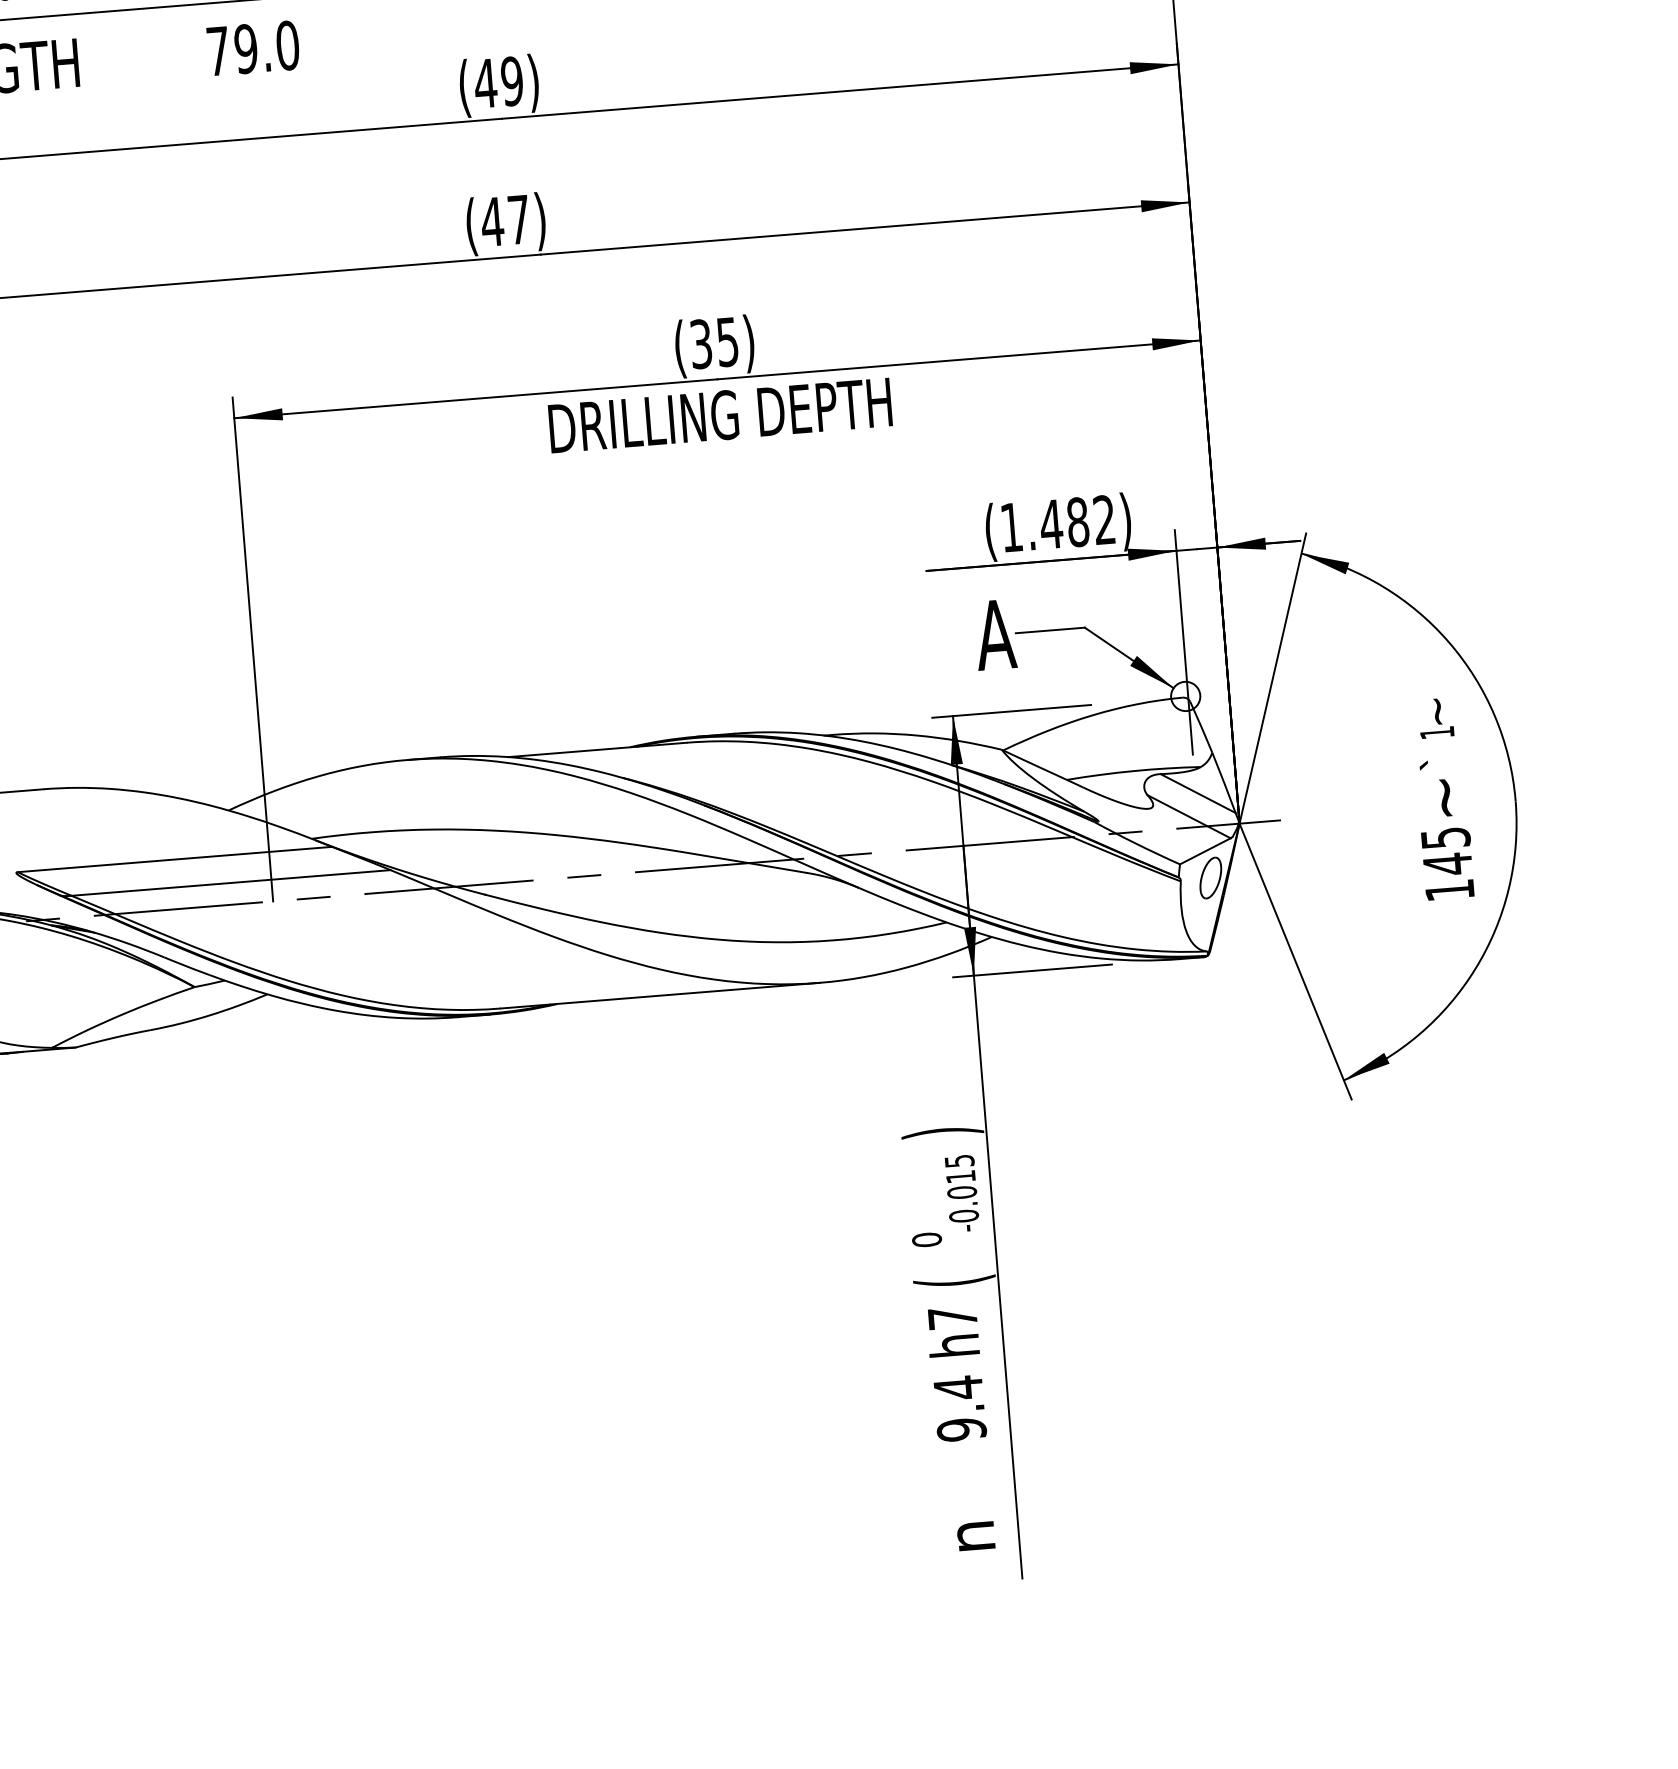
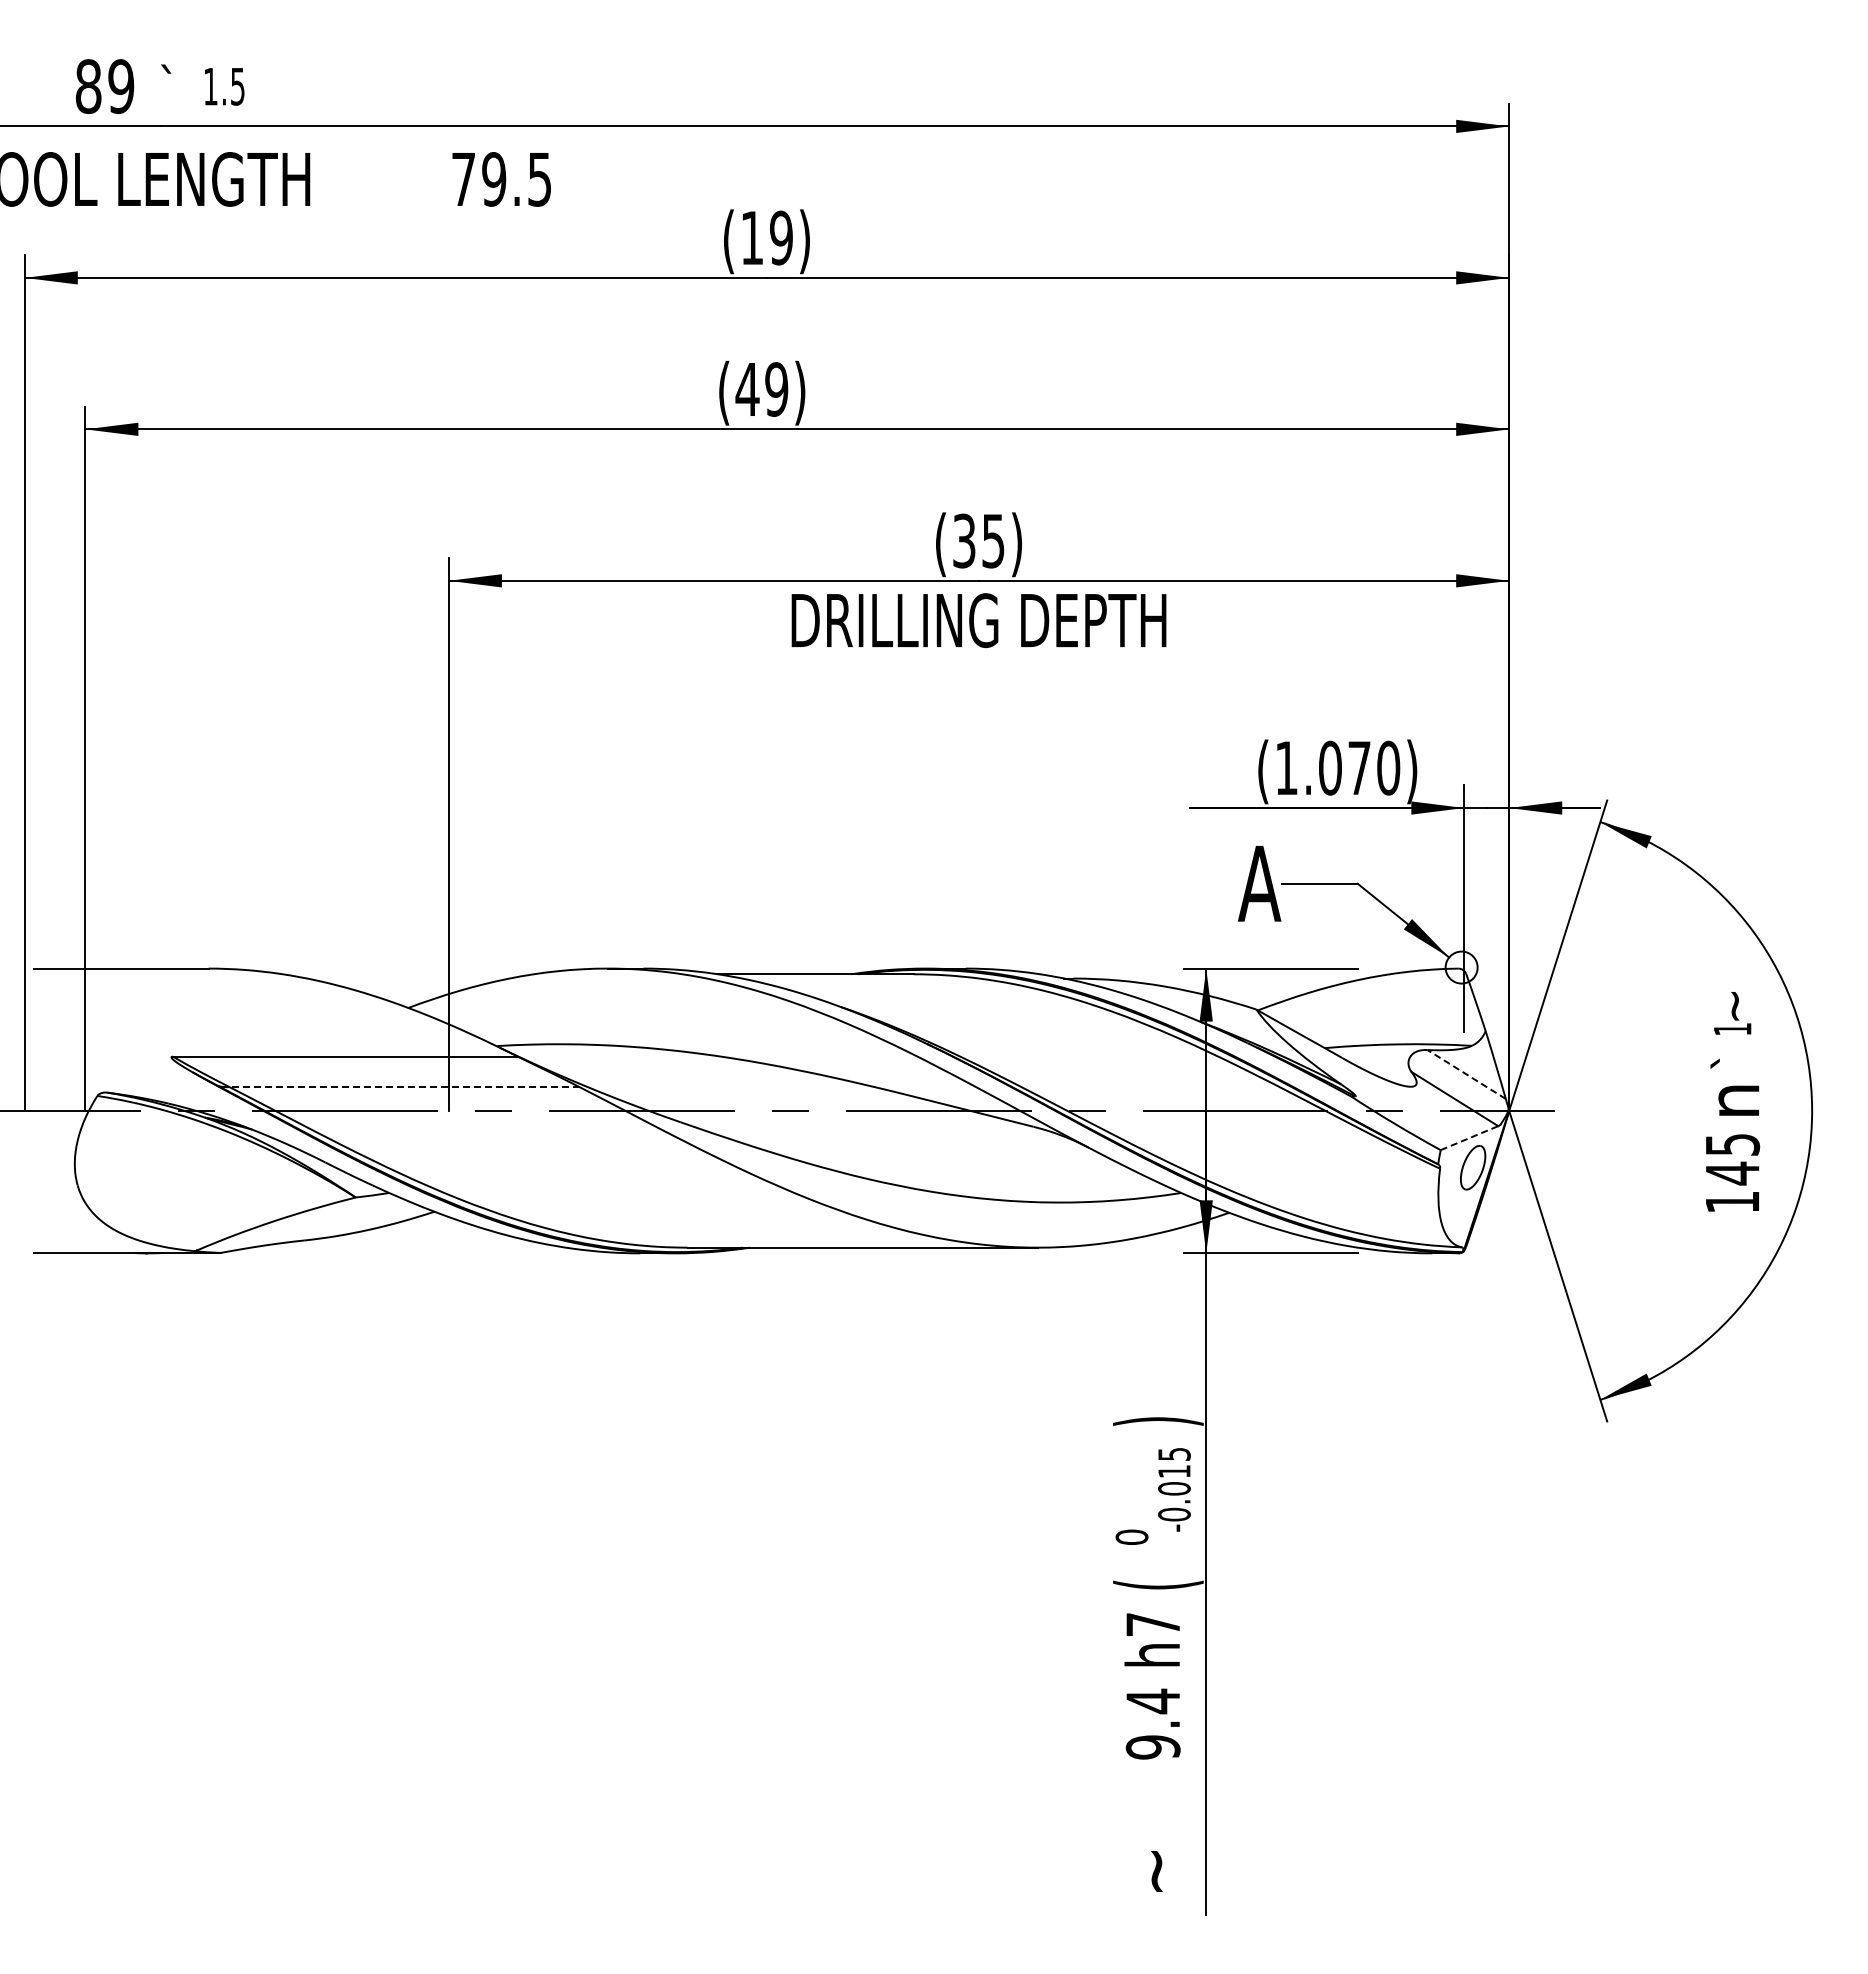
text: (287, 45) -> (539, 179), 79.0 -> 79.5
text: (485, 83) -> (752, 237), (49) -> (19)
text: (518, 219) -> (776, 389), (47) -> (49)
text: (1077, 521) -> (1359, 767), (1.482) -> (1.070)
line: (1197, 793) -> (1466, 1074), solid -> dashed
text: (1447, 797) -> (1738, 1100), ~ -> n
line: (1205, 850) -> (1469, 1137), solid -> dashed
line: (230, 883) -> (404, 1087), solid -> dashed
text: (976, 1541) -> (1159, 1870), n -> ~

